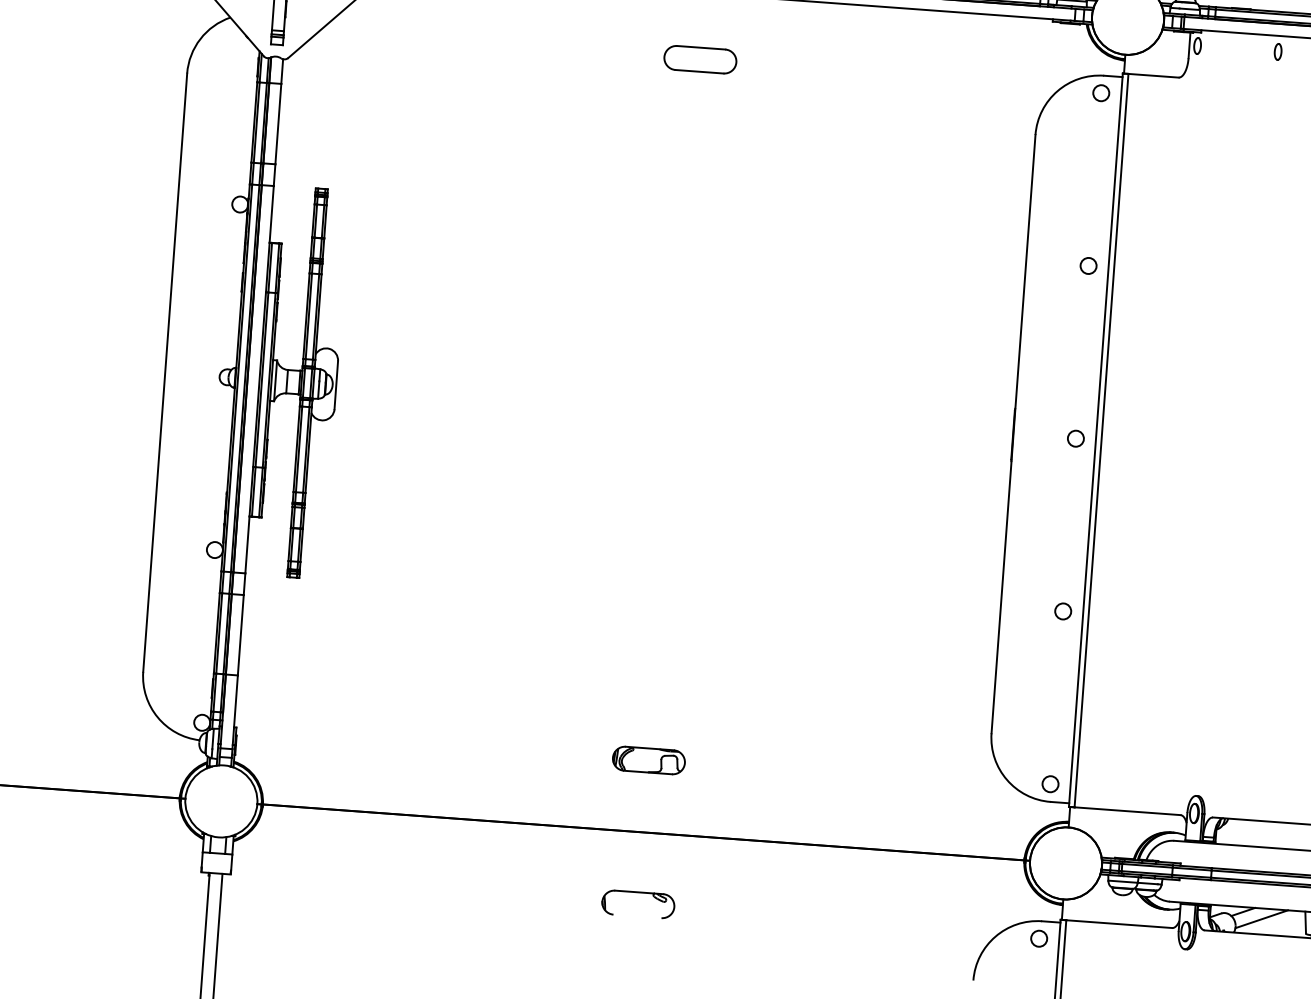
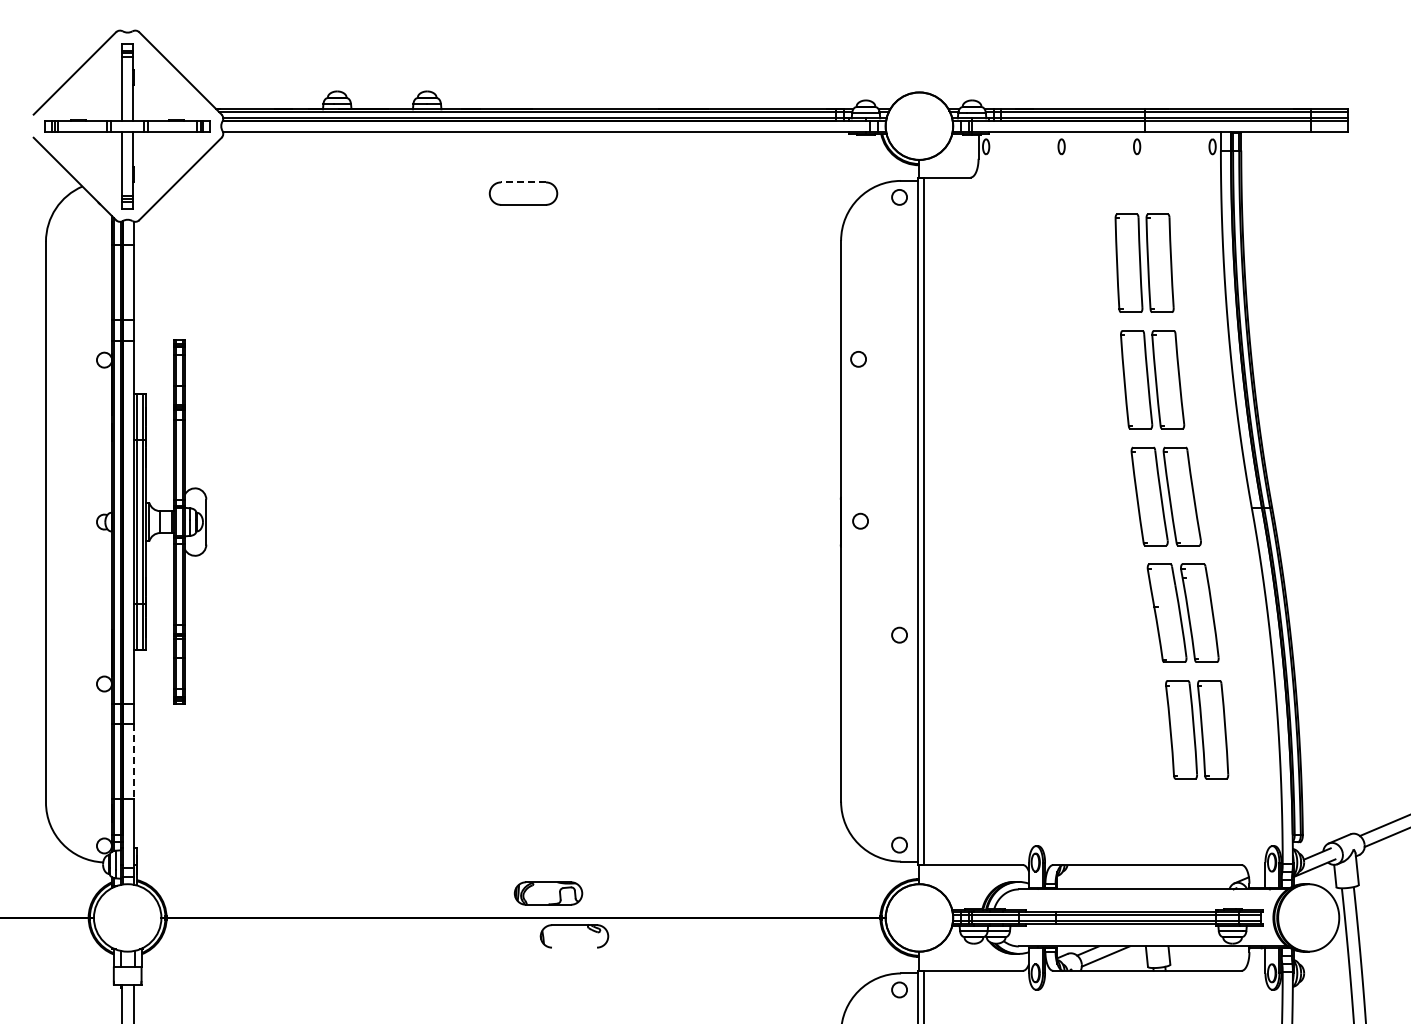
line: (701, 47) -> (523, 182), solid -> dashed
circle: (1088, 266) -> (858, 359), moved
circle: (1075, 437) -> (860, 520), moved
circle: (1063, 610) -> (899, 634), moved
line: (240, 635) -> (134, 761), solid -> dashed
part: (648, 760) -> (548, 893), moved
part: (639, 892) -> (574, 925), moved

